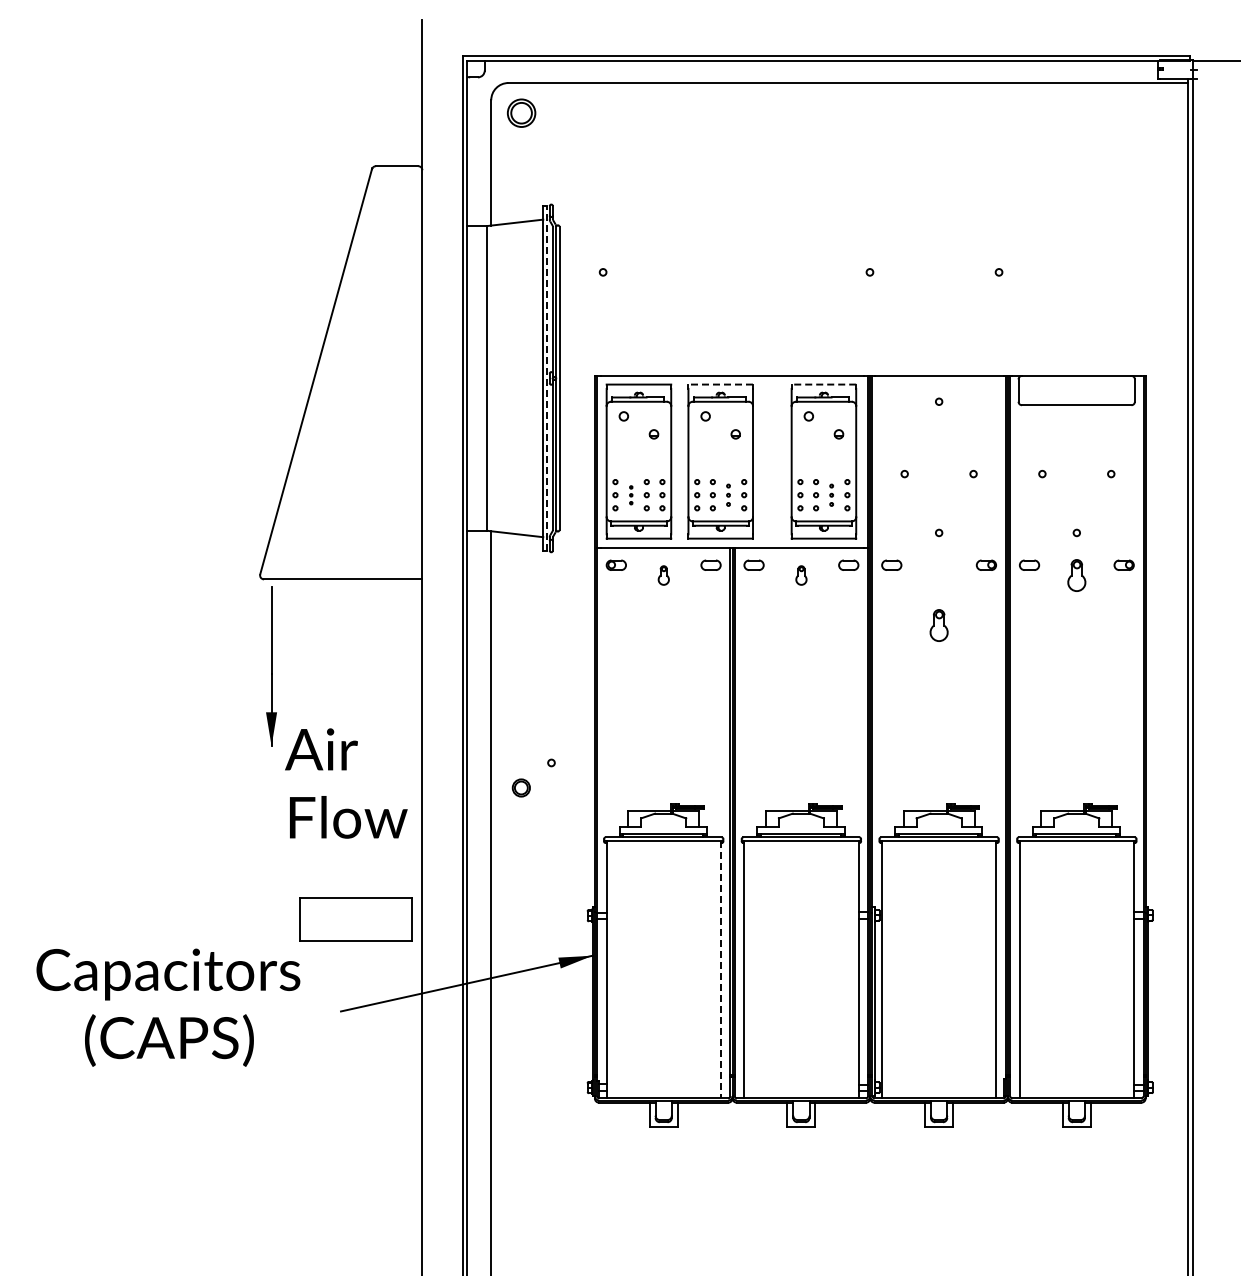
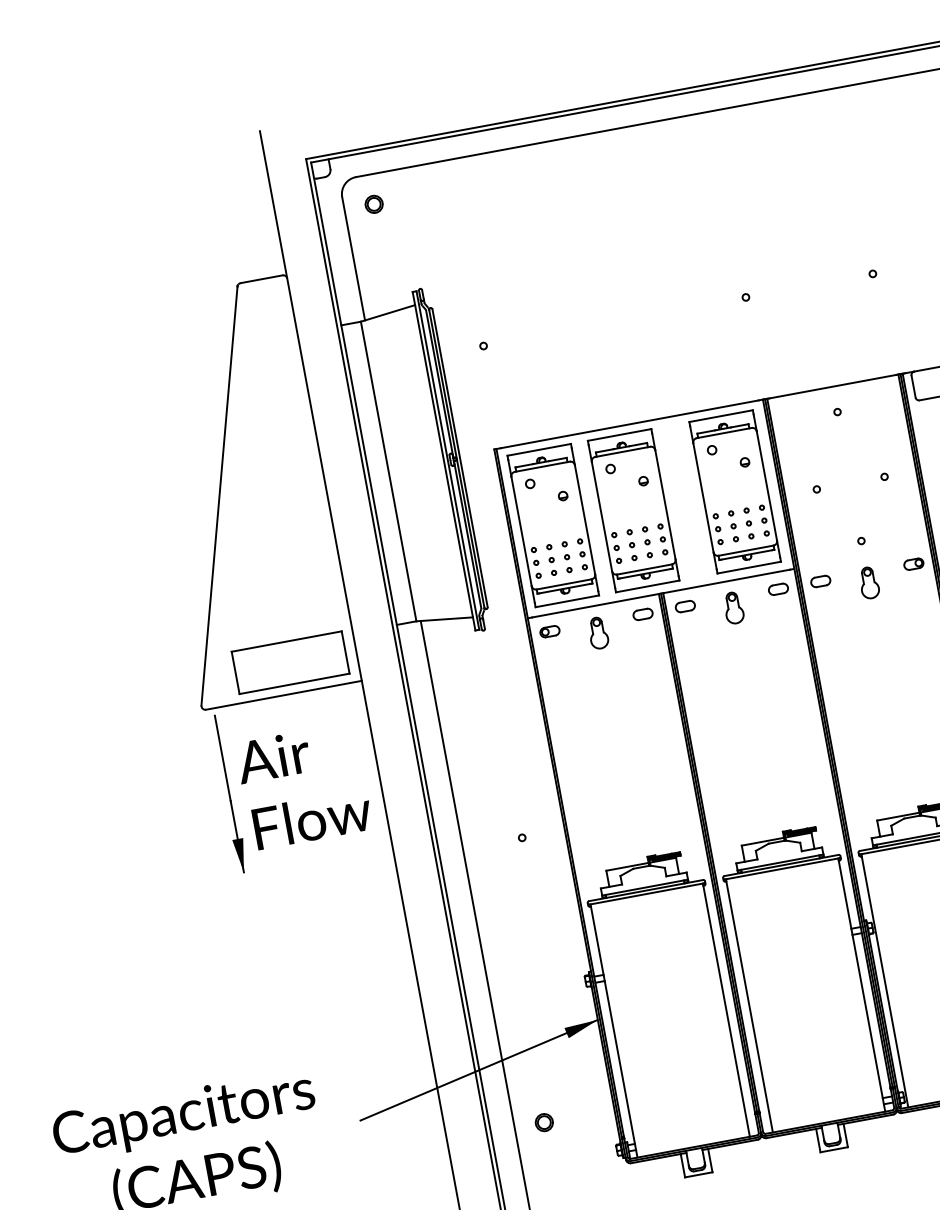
part: (520, 112) -> (373, 203), size x0.62
line: (547, 377) -> (448, 459), dashed -> solid
line: (720, 384) -> (619, 434), dashed -> solid
line: (823, 384) -> (720, 416), dashed -> solid
part: (631, 495) -> (552, 560), size x1.67
part: (728, 495) -> (647, 542), size x1.43
part: (831, 495) -> (748, 523), size x1.43
part: (663, 575) -> (598, 633), size x1.67
part: (801, 575) -> (733, 607), size x1.67
part: (938, 625) -> (868, 582), moved
text: (346, 783) -> (304, 786), moved
part: (520, 787) -> (543, 1122), moved
part: (355, 919) -> (290, 662), moved
line: (720, 969) -> (726, 1010), dashed -> solid

